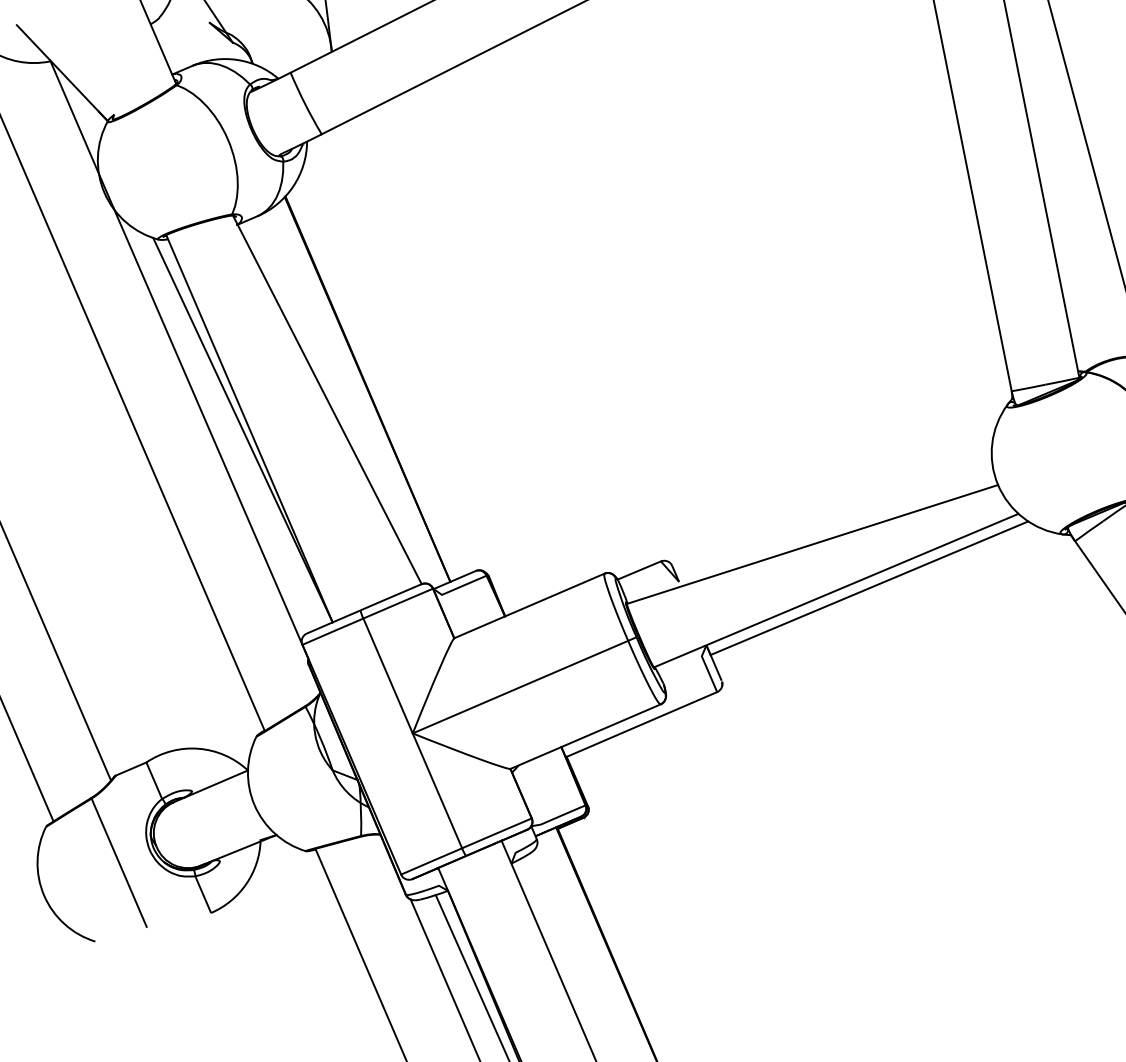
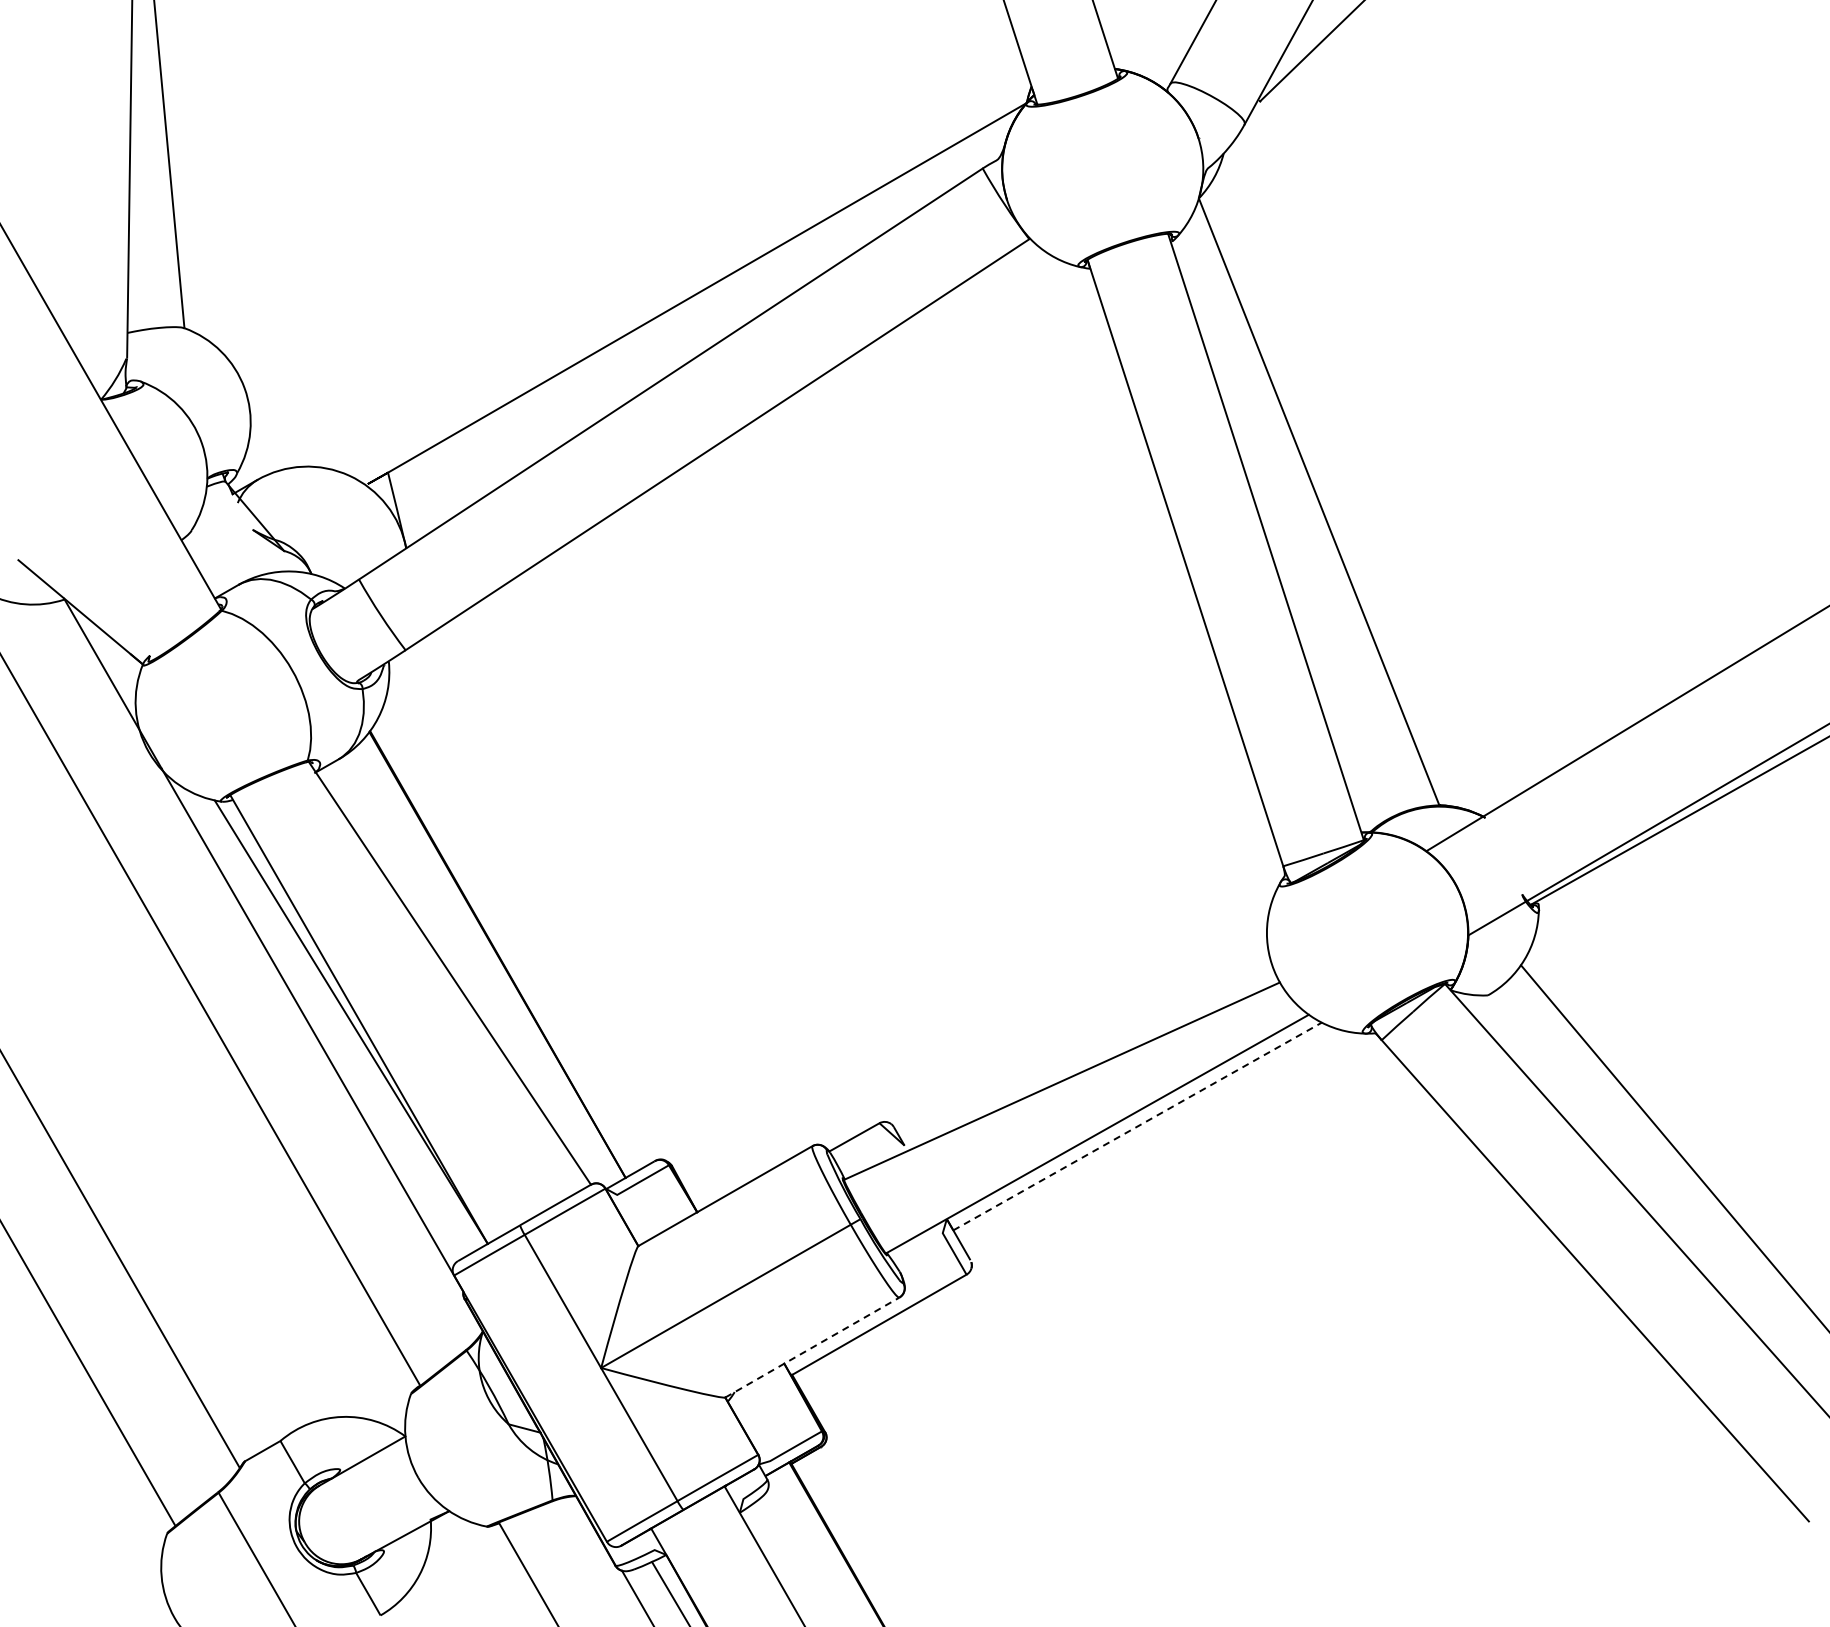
line: (870, 588) -> (1138, 1126), solid -> dashed
line: (585, 736) -> (812, 1347), solid -> dashed

